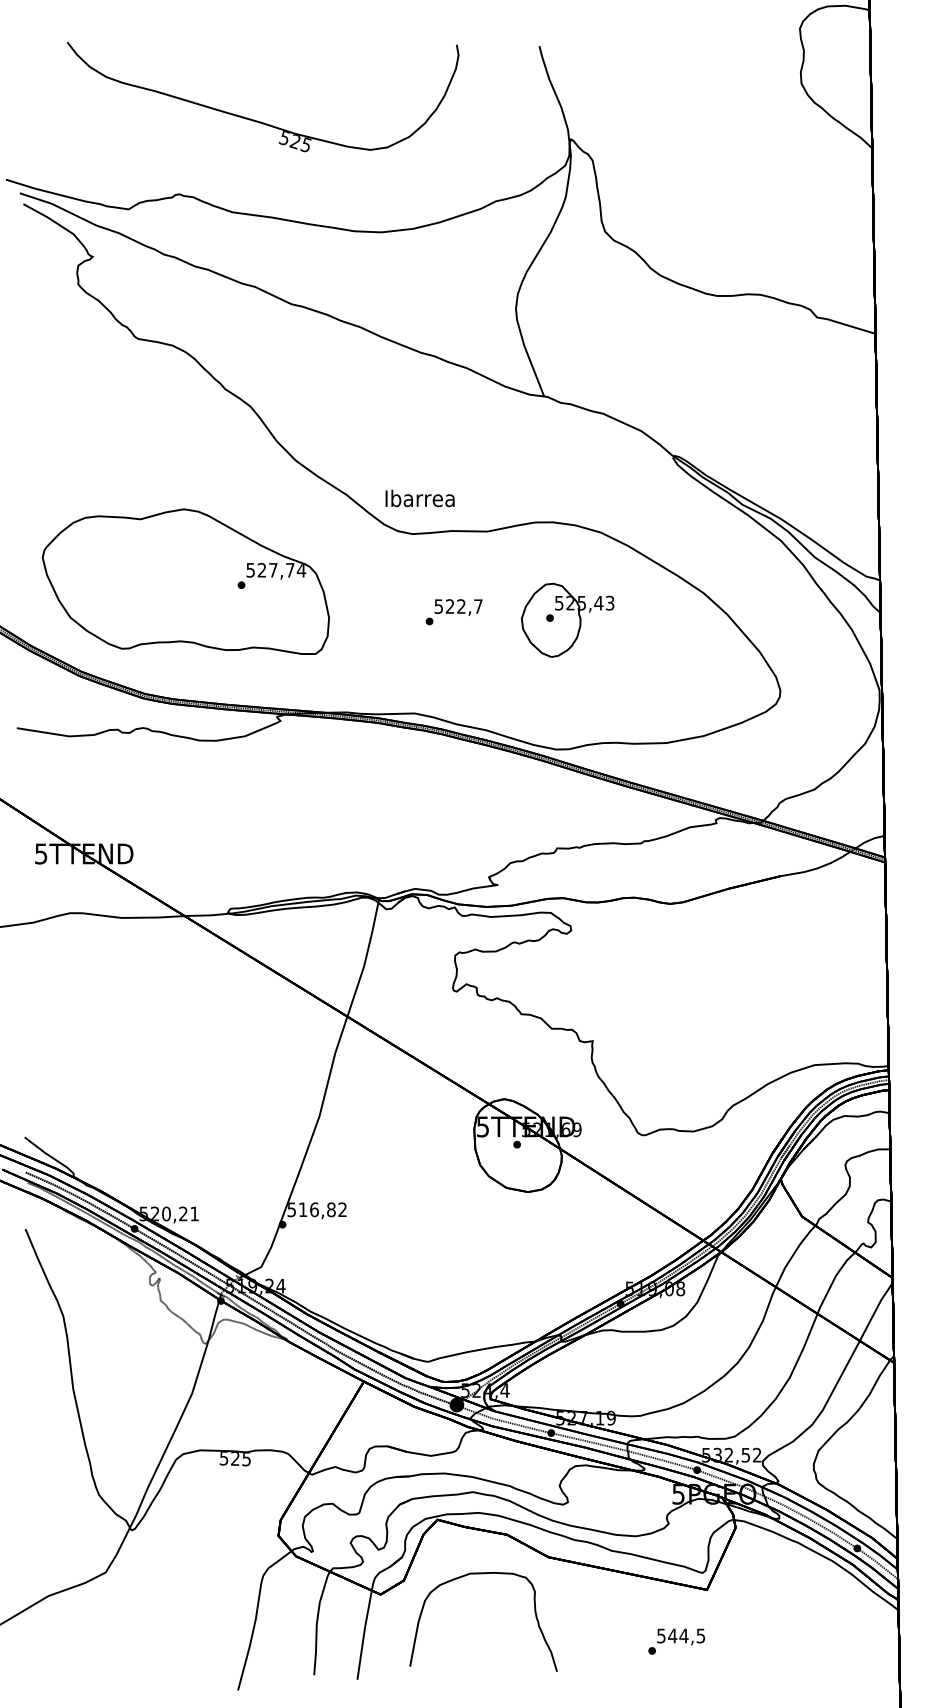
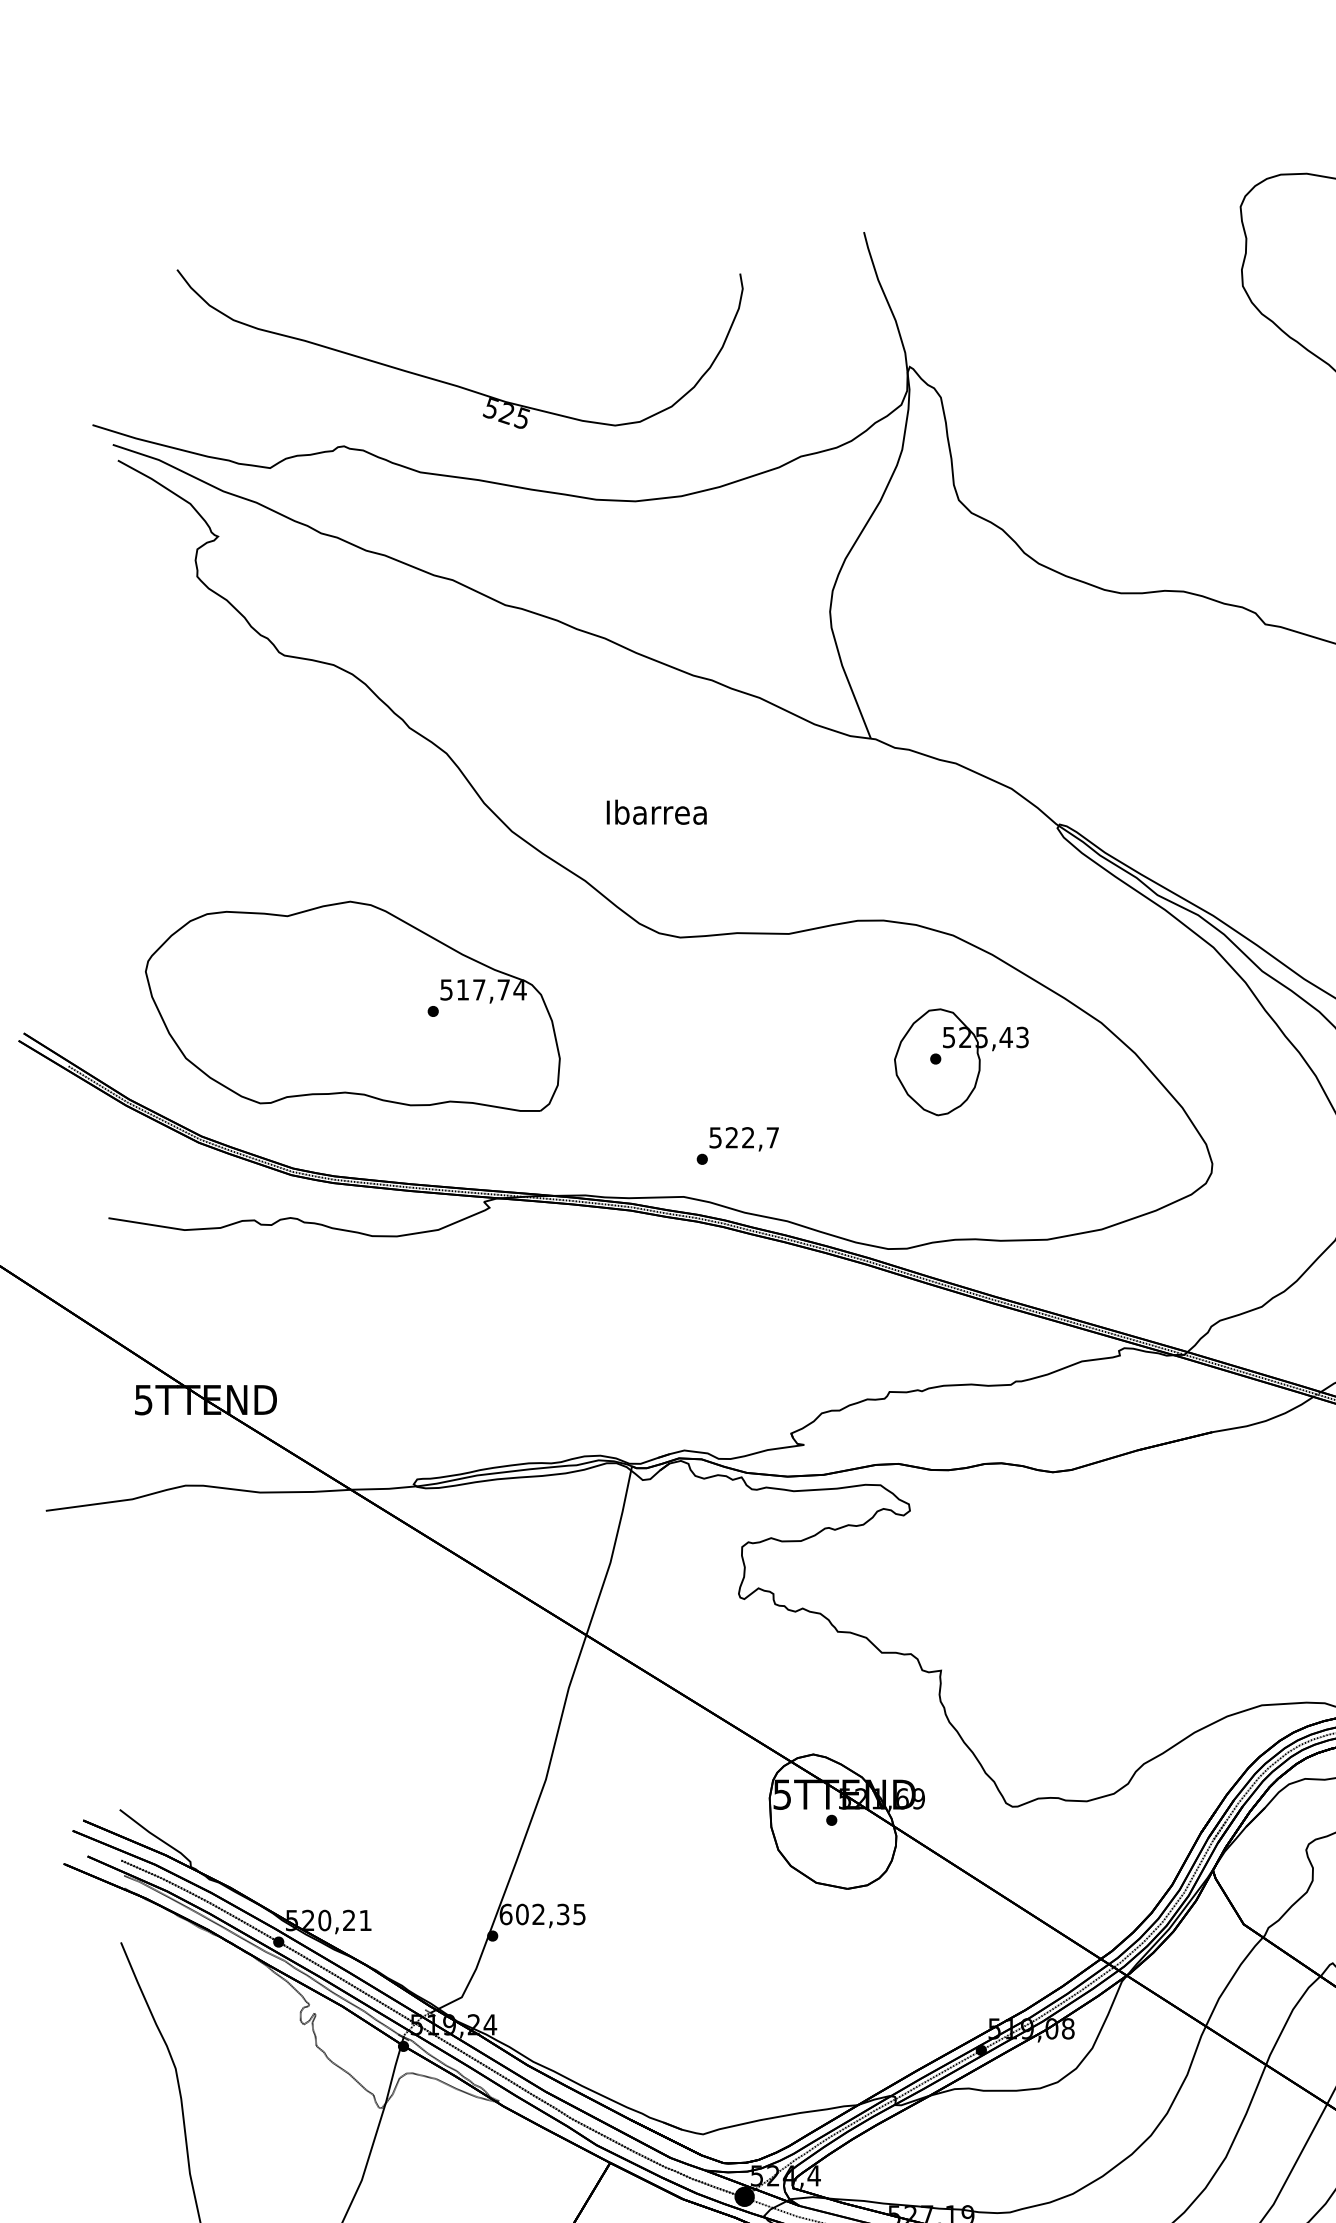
part: (254, 119) -> (447, 381), moved
text: (419, 498) -> (655, 812), moved
text: (261, 569) -> (462, 988), 527,74 -> 517,74
text: (453, 612) -> (736, 1146), moved
part: (567, 619) -> (960, 1061), moved
text: (316, 1209) -> (541, 1914), 516,82 -> 602,35

